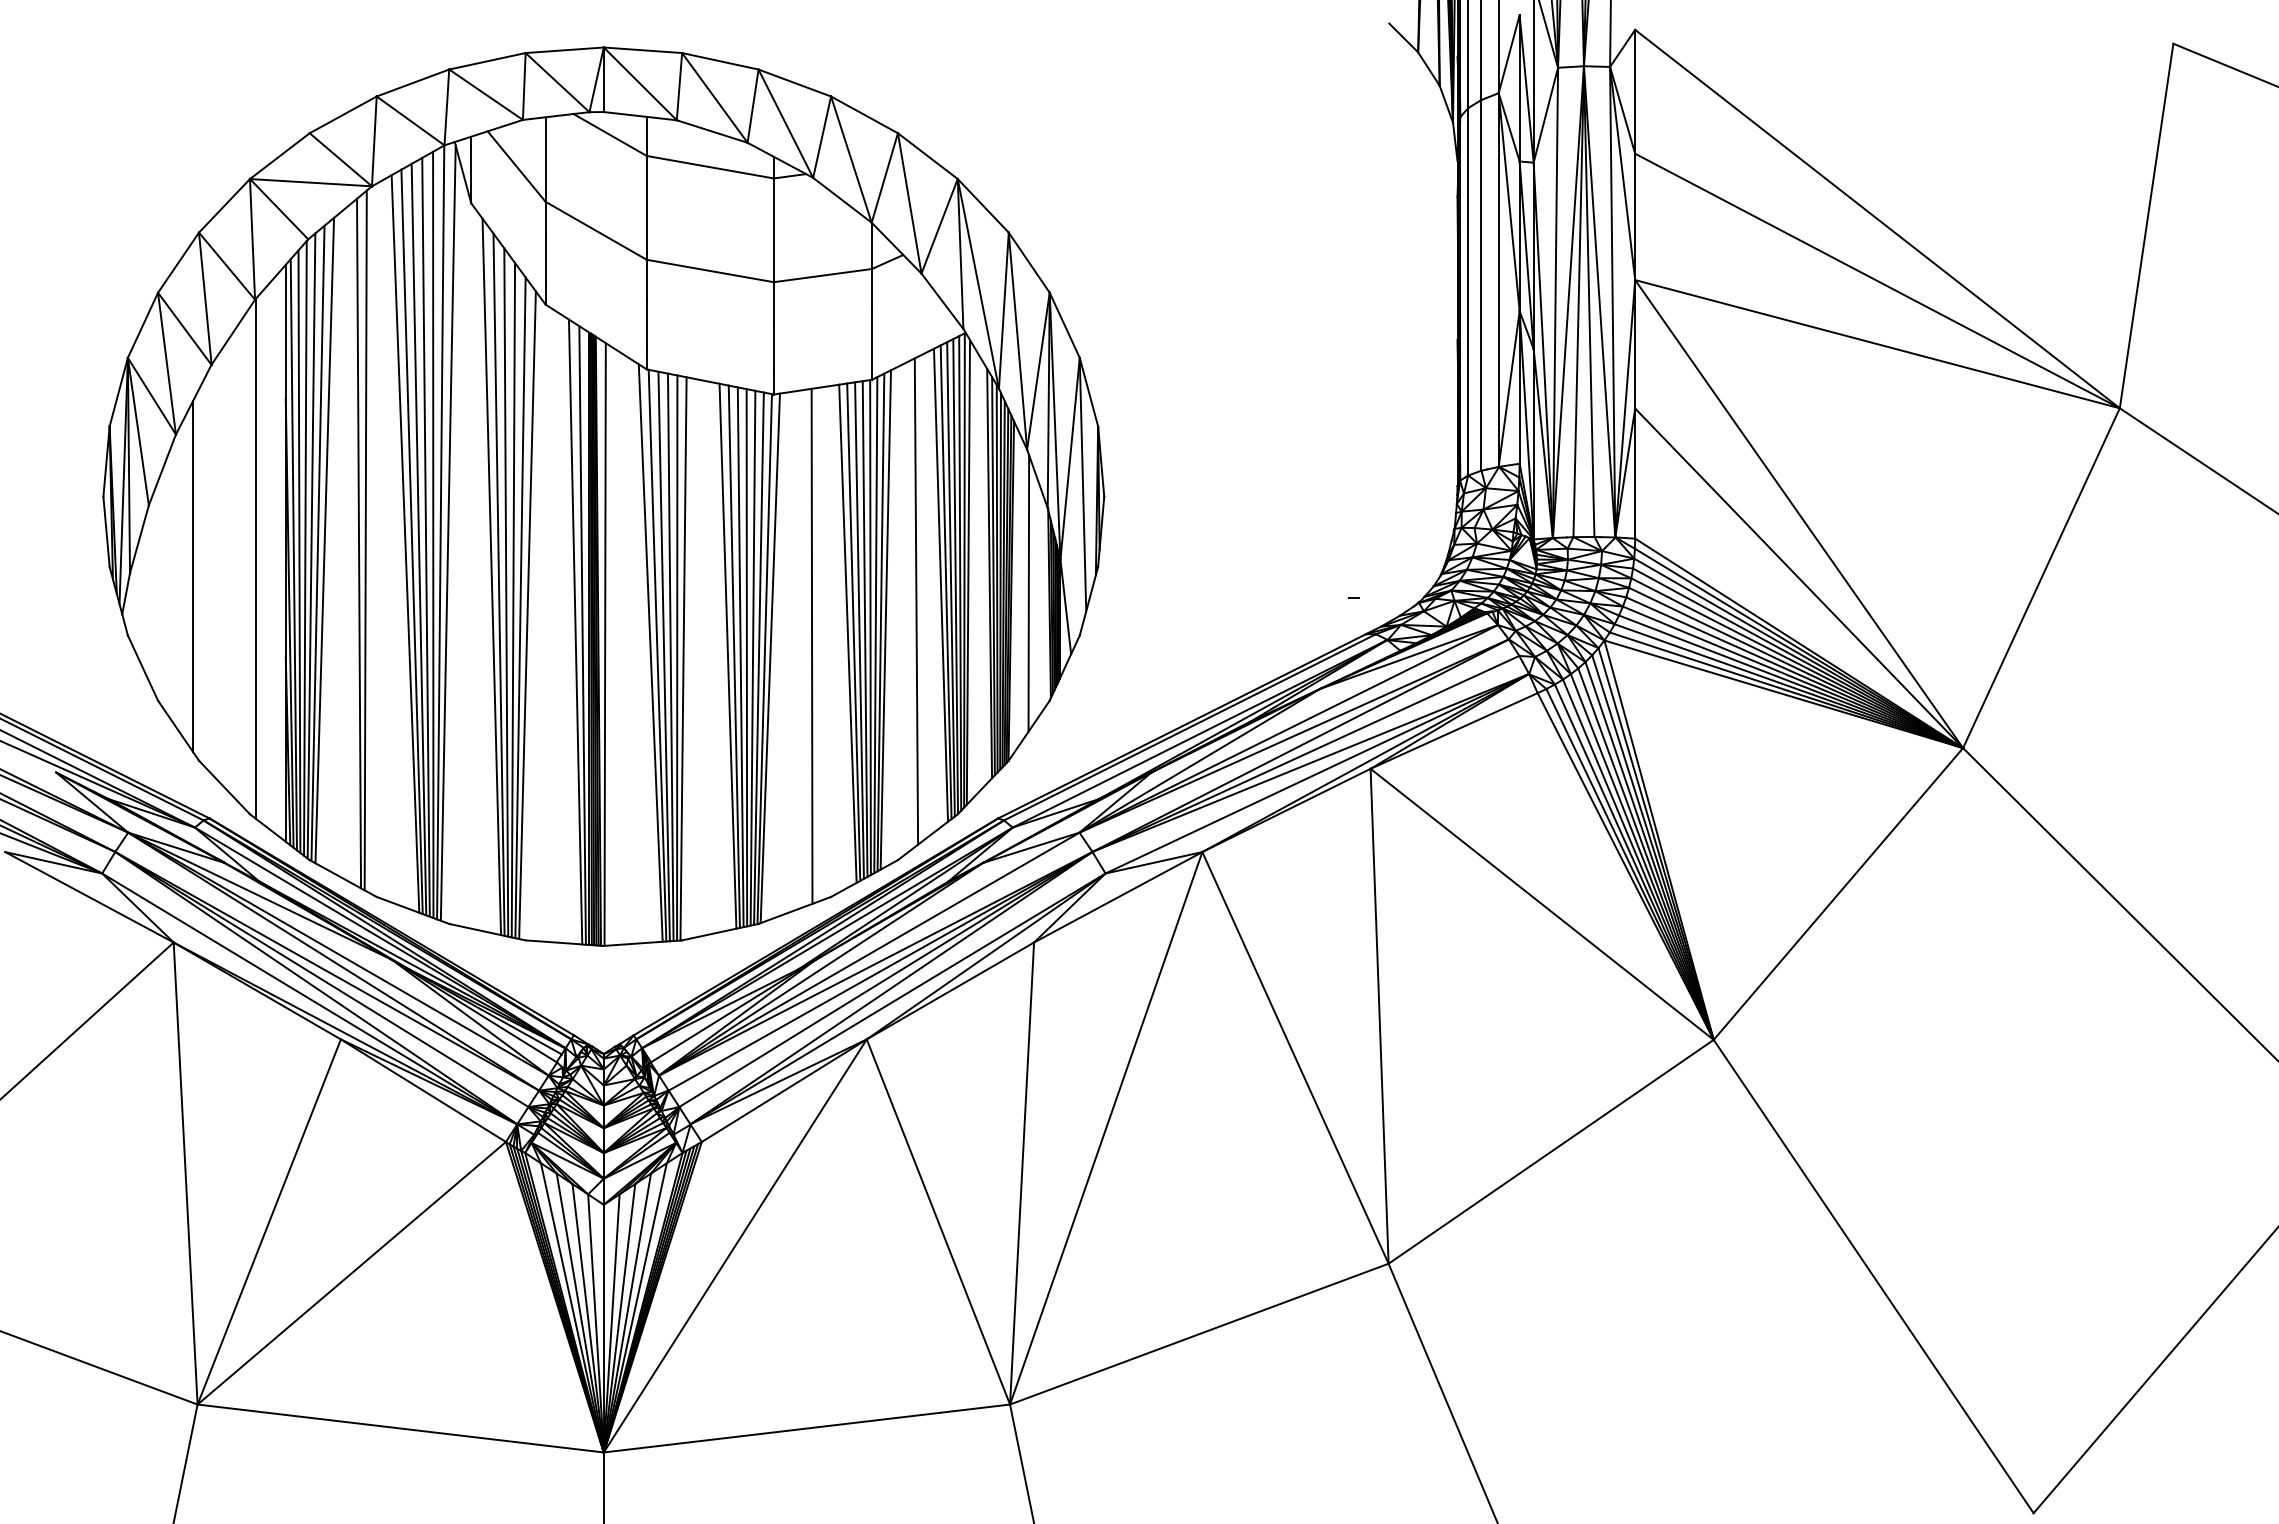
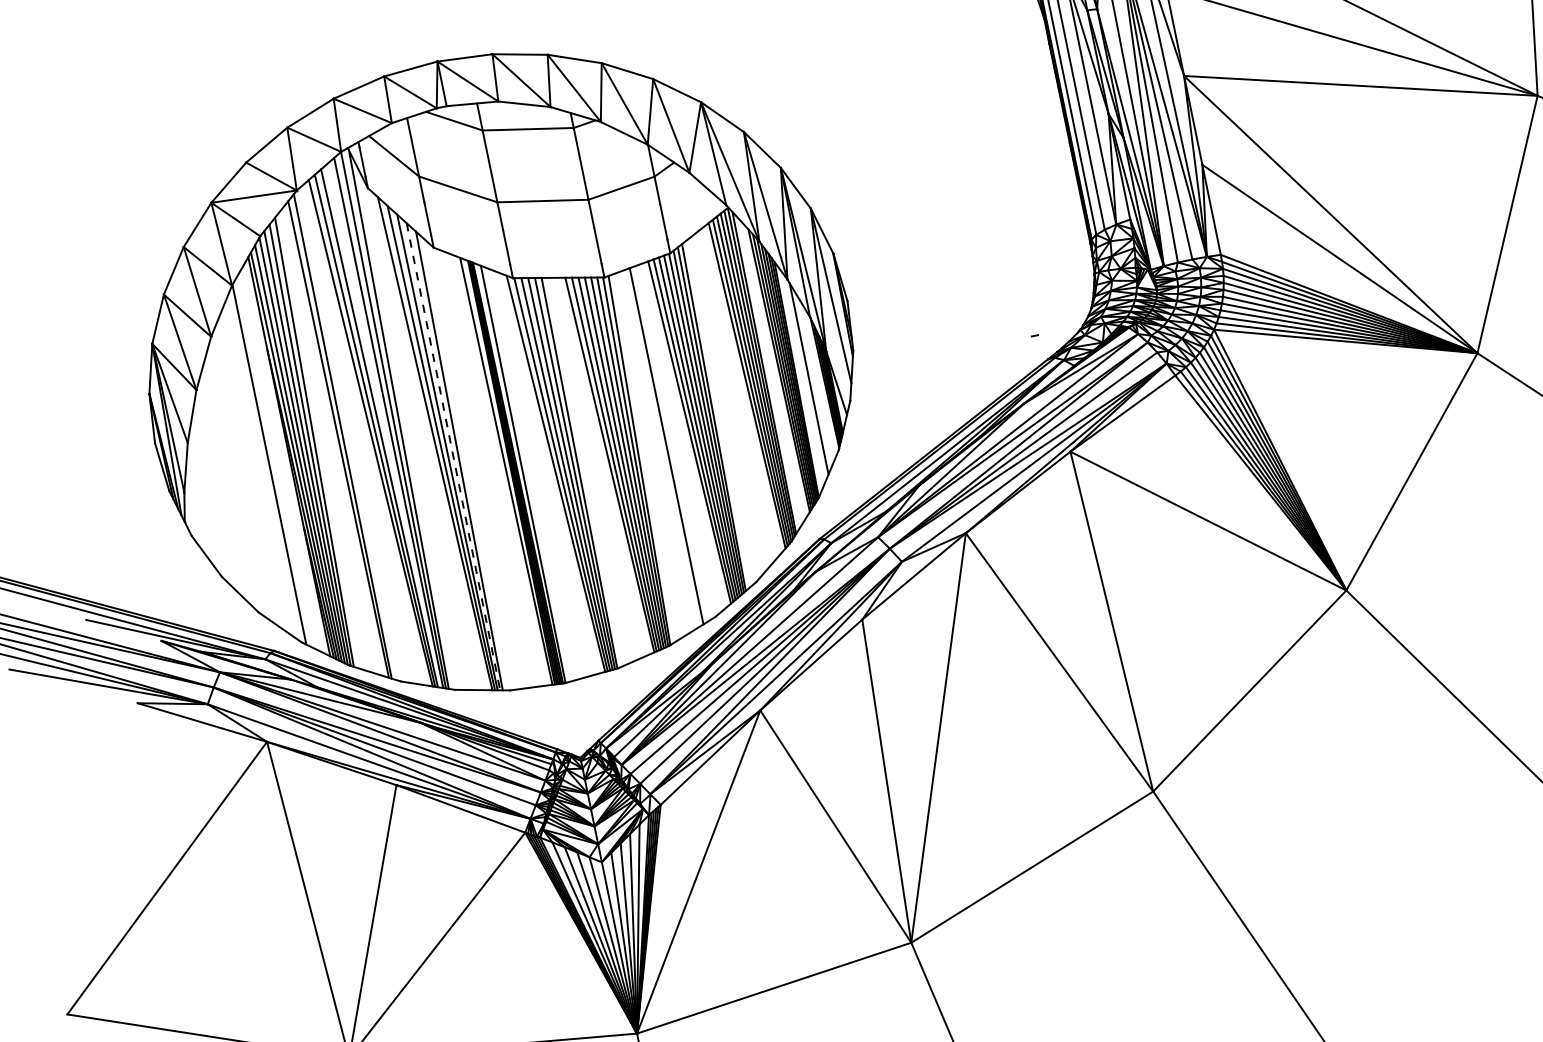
line: (425, 536) -> (383, 425), removed
line: (193, 576) -> (228, 485), removed
line: (513, 600) -> (453, 456), solid -> dashed
line: (916, 601) -> (732, 400), removed
line: (527, 614) -> (465, 464), removed
line: (575, 631) -> (500, 469), removed

